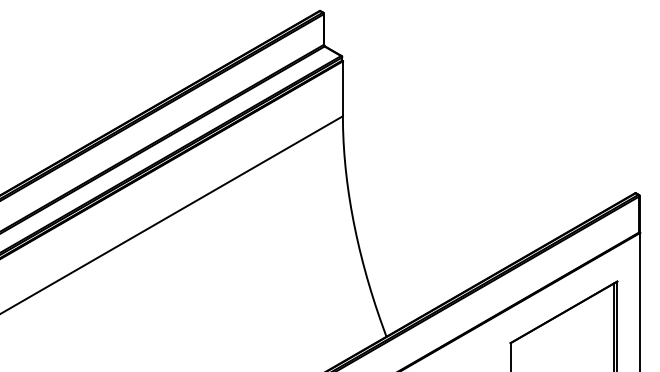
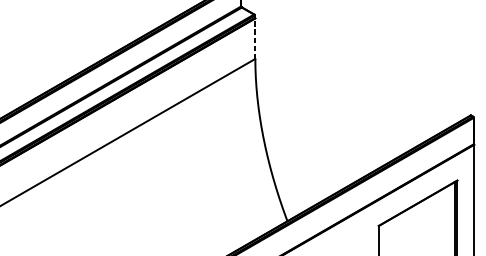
line: (342, 88) -> (255, 38), solid -> dashed

